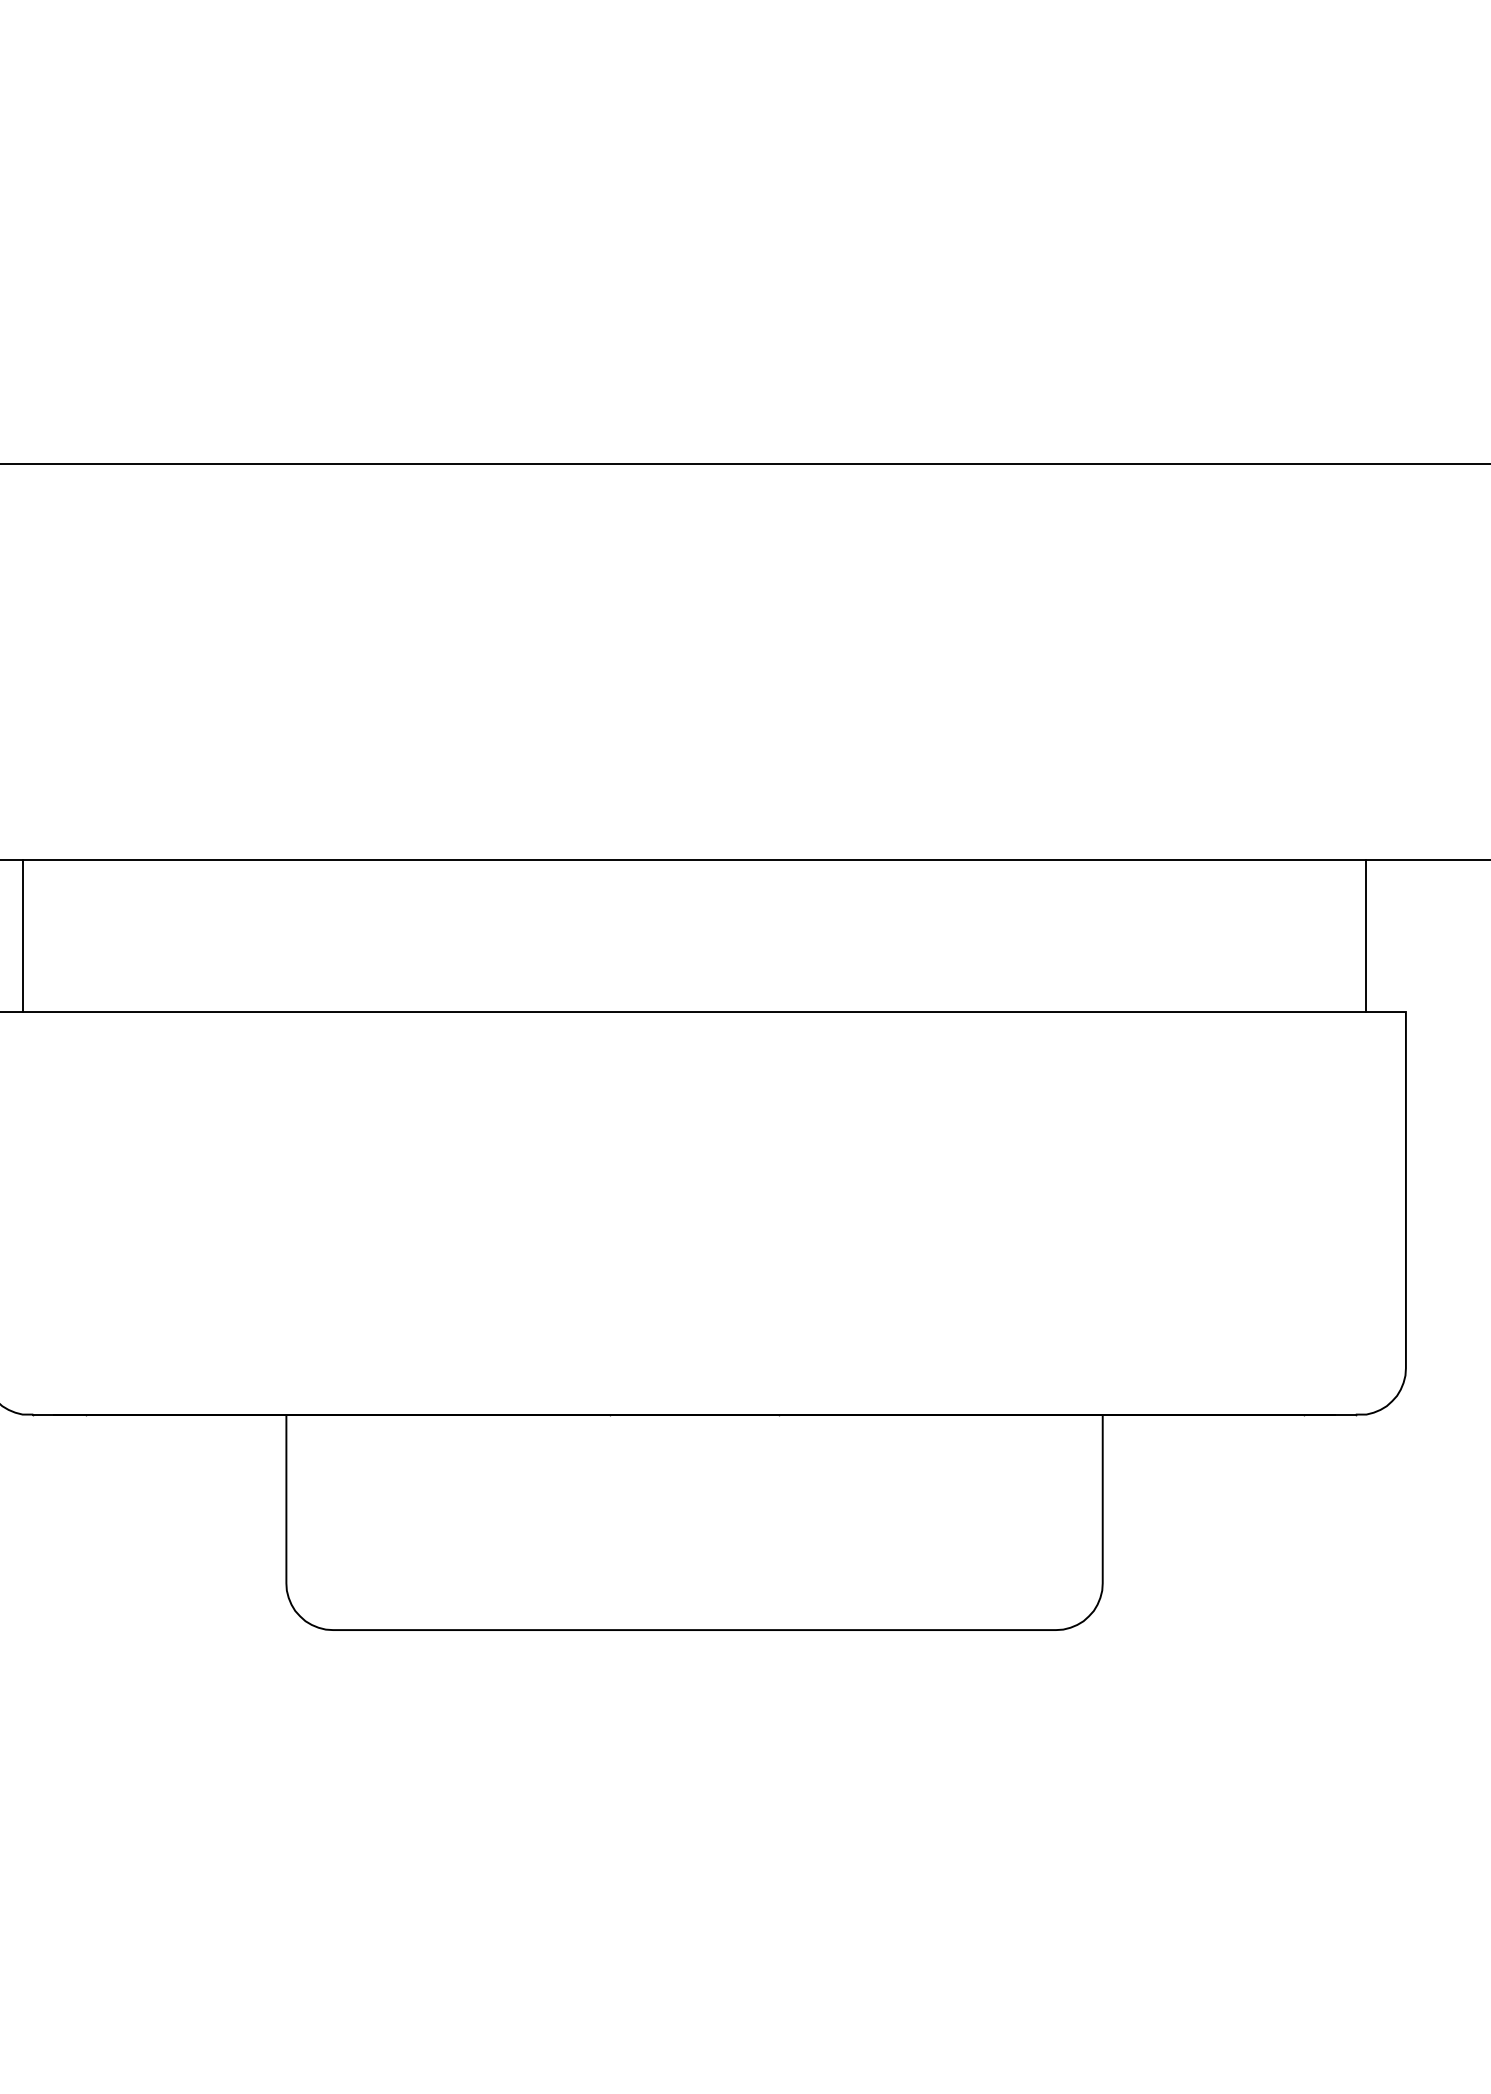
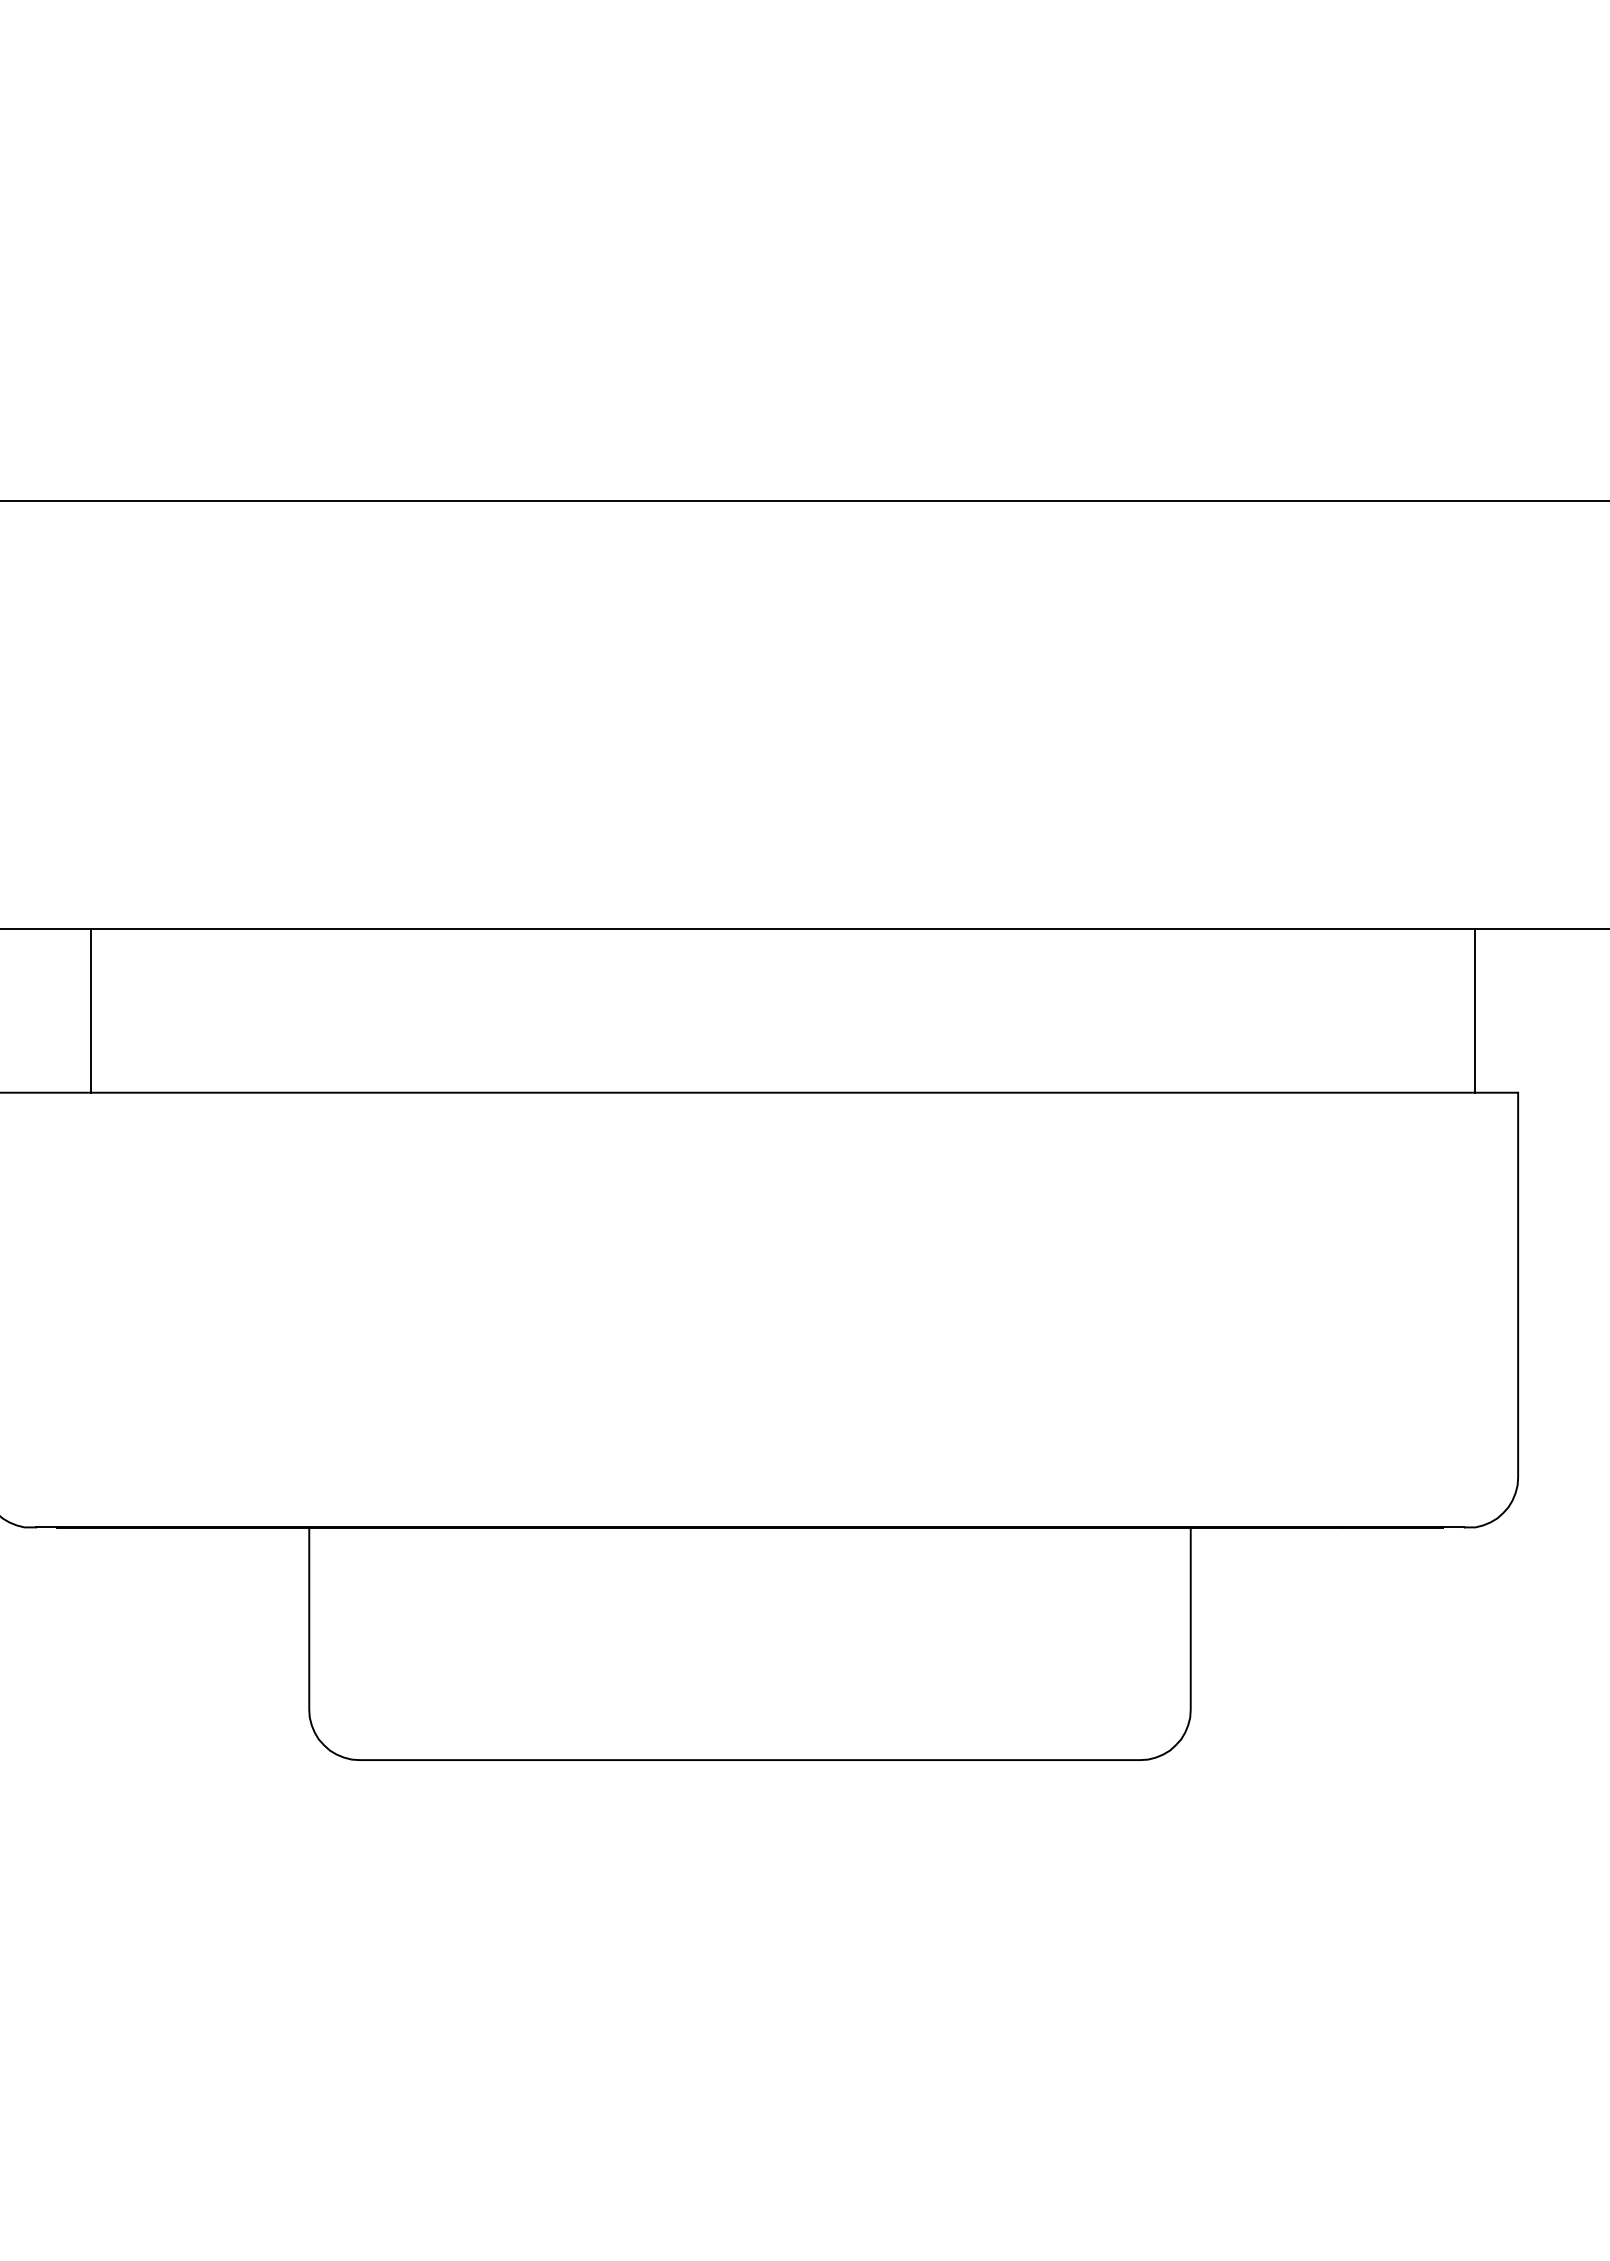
line: (22, 935) -> (90, 1010), moved

